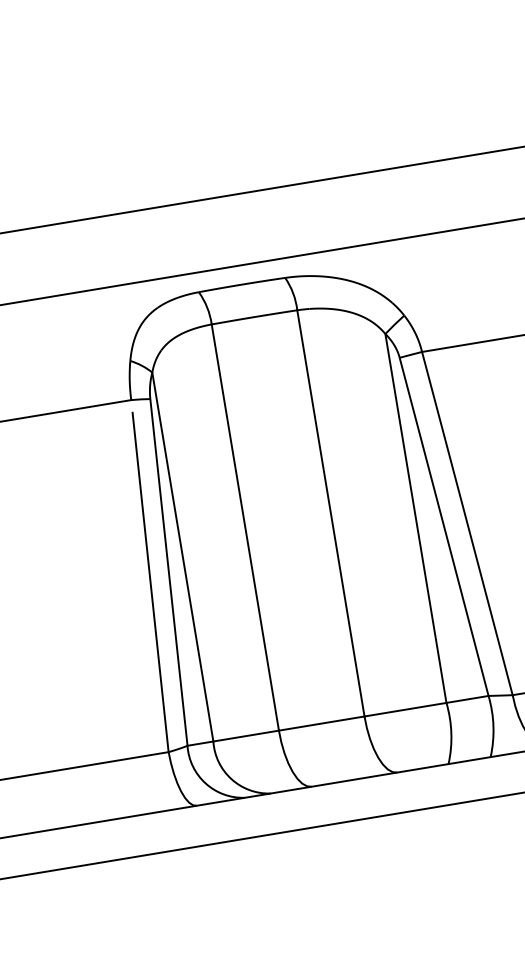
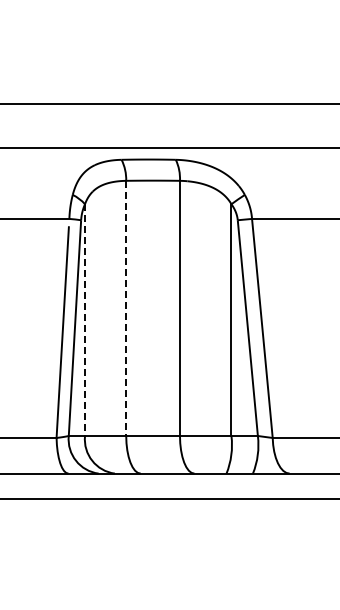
line: (245, 527) -> (126, 308), solid -> dashed
line: (183, 557) -> (85, 320), solid -> dashed

